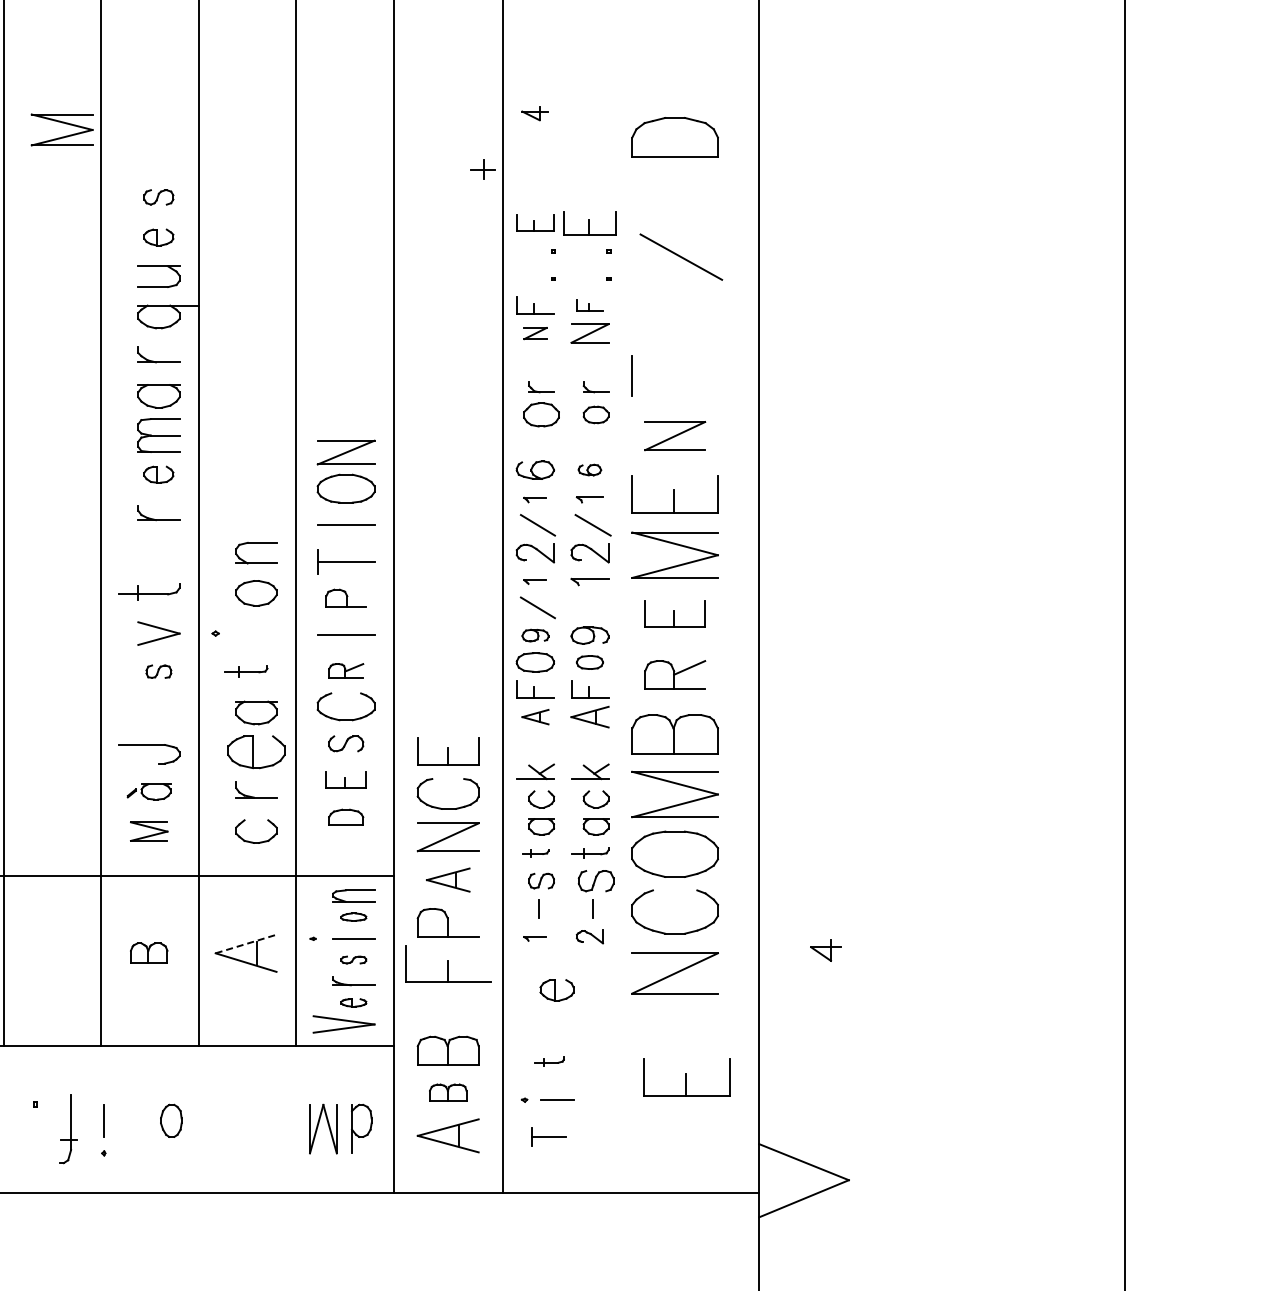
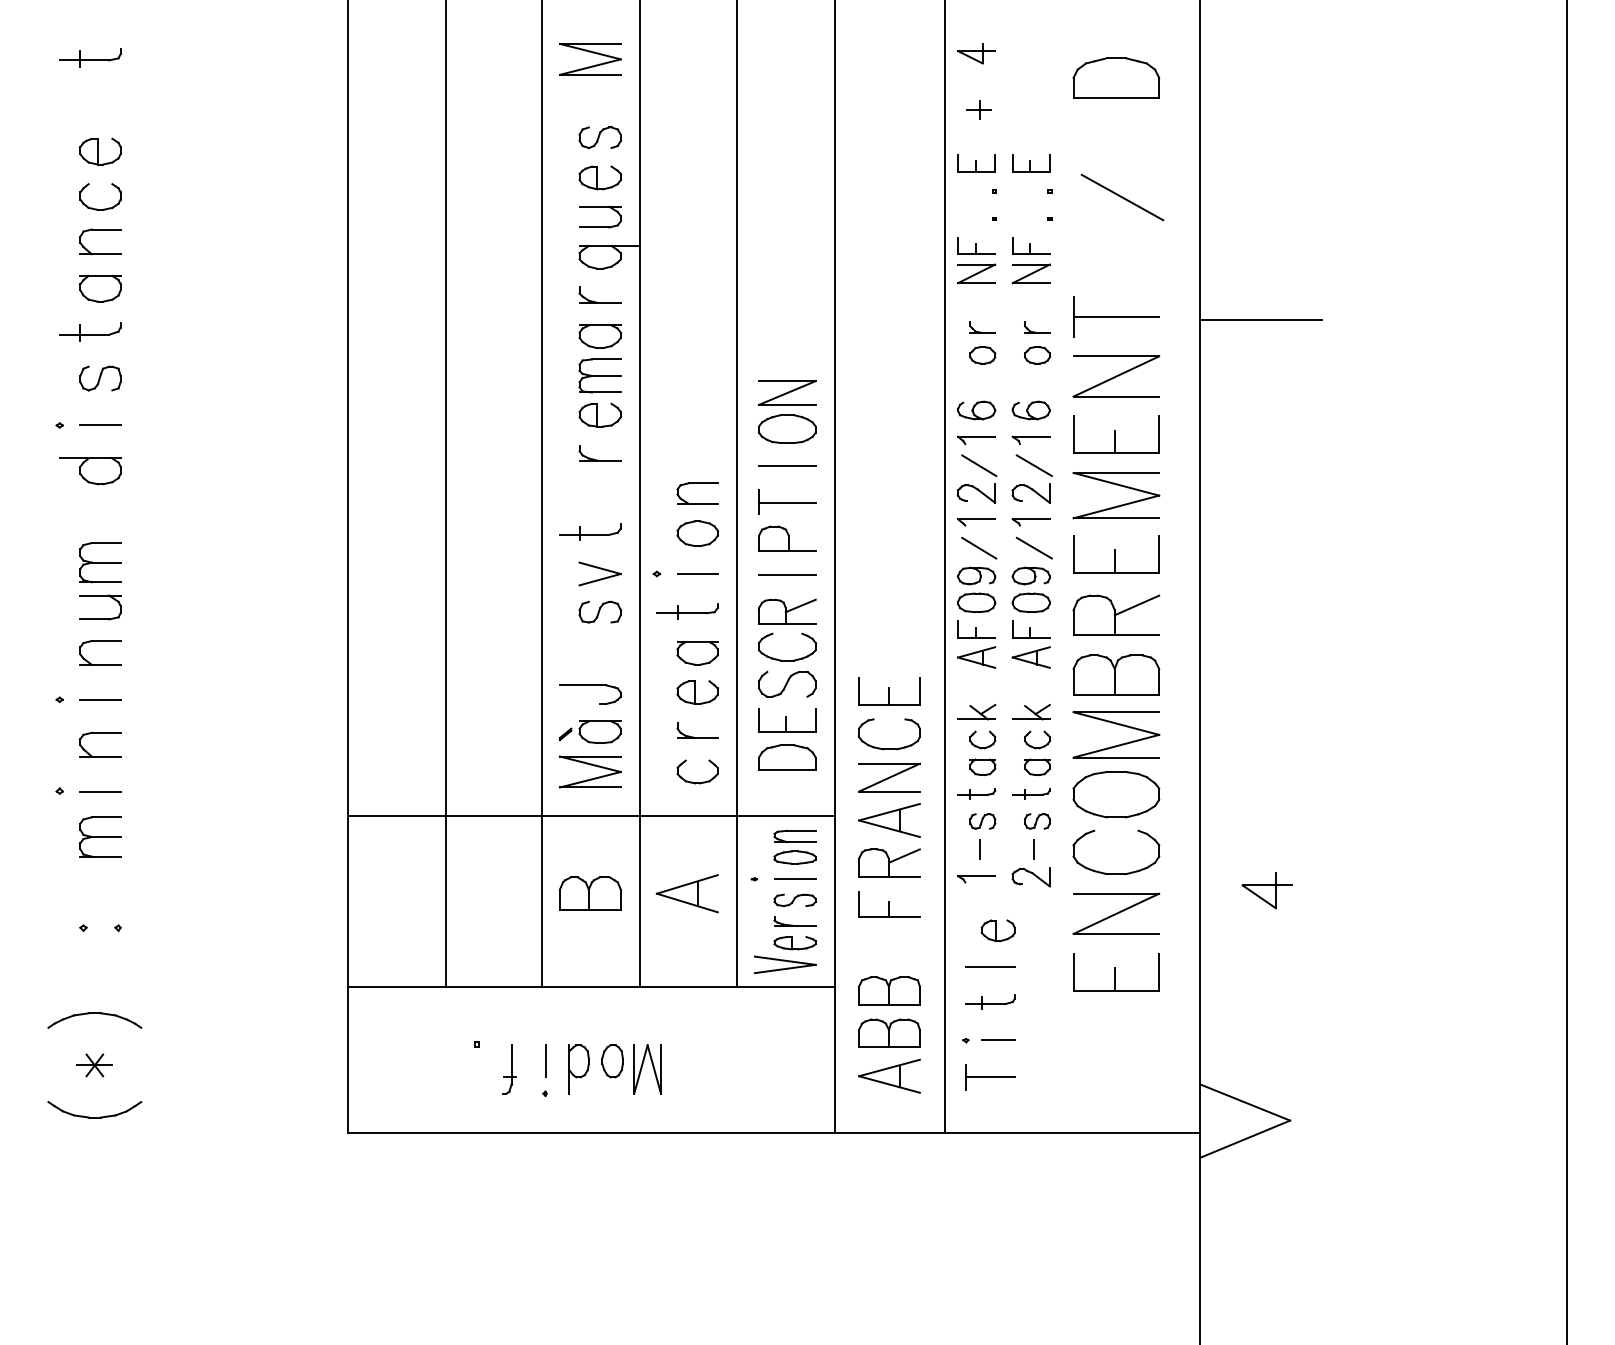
part: (535, 113) -> (976, 53), size x1.43
part: (62, 129) -> (590, 58), moved
part: (482, 169) -> (978, 109), moved
part: (158, 197) -> (599, 137), size x1.43
part: (590, 223) -> (1031, 163), size x0.71
part: (158, 237) -> (599, 177), size x1.43
part: (590, 305) -> (1031, 245), size x1.43
part: (535, 333) -> (976, 273), size x1.67
line: (675, 377) -> (1116, 317), added
line: (820, 380) -> (1261, 320), added
part: (541, 415) -> (982, 355), size x0.71
part: (675, 436) -> (1116, 376), size x1.43
part: (589, 470) -> (1030, 410), size x1.67
part: (158, 474) -> (599, 414), size x1.43
part: (589, 499) -> (1030, 439), size x1.43
part: (535, 500) -> (976, 440), size x1.67
part: (535, 582) -> (976, 522), size x1.67
part: (346, 598) -> (787, 538), size x1.43
line: (592, 607) -> (1033, 547), added
part: (675, 614) -> (1116, 554), size x1.43
line: (256, 634) -> (697, 574), added
part: (535, 635) -> (976, 575), size x1.43
part: (589, 662) -> (1030, 602), size x1.43
part: (158, 671) -> (599, 611), size x1.67
part: (246, 671) -> (687, 611), size x1.43
part: (346, 671) -> (787, 611), size x1.67
part: (675, 674) -> (1116, 614), size x1.43
part: (535, 717) -> (976, 657), size x1.43
part: (346, 743) -> (787, 683), size x1.67
part: (256, 752) -> (697, 692), size x0.71
part: (346, 780) -> (787, 720), size x1.43
part: (149, 792) -> (590, 732), size x1.43
part: (346, 817) -> (787, 757), size x1.67
part: (149, 831) -> (590, 771), size x1.67
part: (535, 853) -> (976, 793), size x1.43
part: (448, 880) -> (889, 820), size x1.43
part: (596, 881) -> (1037, 821), size x0.71
line: (462, 915) -> (903, 855), added
part: (353, 917) -> (794, 857), size x1.67
part: (589, 937) -> (1030, 877), size x1.43
part: (535, 939) -> (976, 879), size x1.67
line: (246, 944) -> (687, 884), dashed -> solid
part: (825, 950) -> (1266, 890), size x1.67
part: (149, 953) -> (590, 893), size x1.67
part: (353, 960) -> (794, 900), size x1.67
part: (448, 964) -> (889, 904), size x0.71
part: (353, 1003) -> (794, 943), size x1.67
line: (549, 1026) -> (990, 966), added
part: (549, 1061) -> (990, 1001), size x1.67
part: (687, 1078) -> (1116, 972), moved
part: (448, 1092) -> (889, 1032), size x1.67
part: (68, 1129) -> (509, 1069), size x0.71
part: (323, 1129) -> (647, 1069), moved
part: (361, 1129) -> (578, 1069), moved
part: (549, 1137) -> (990, 1077), size x1.43

